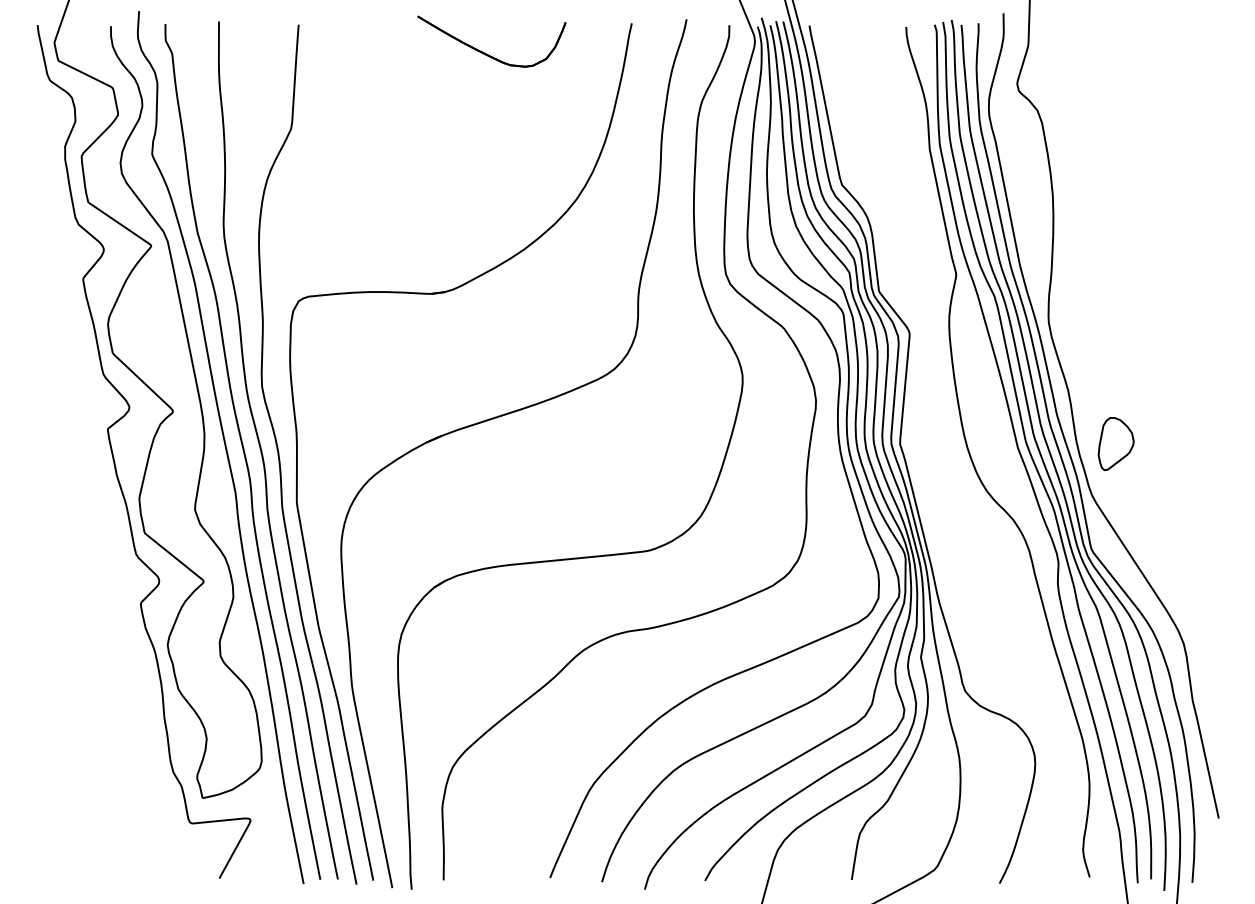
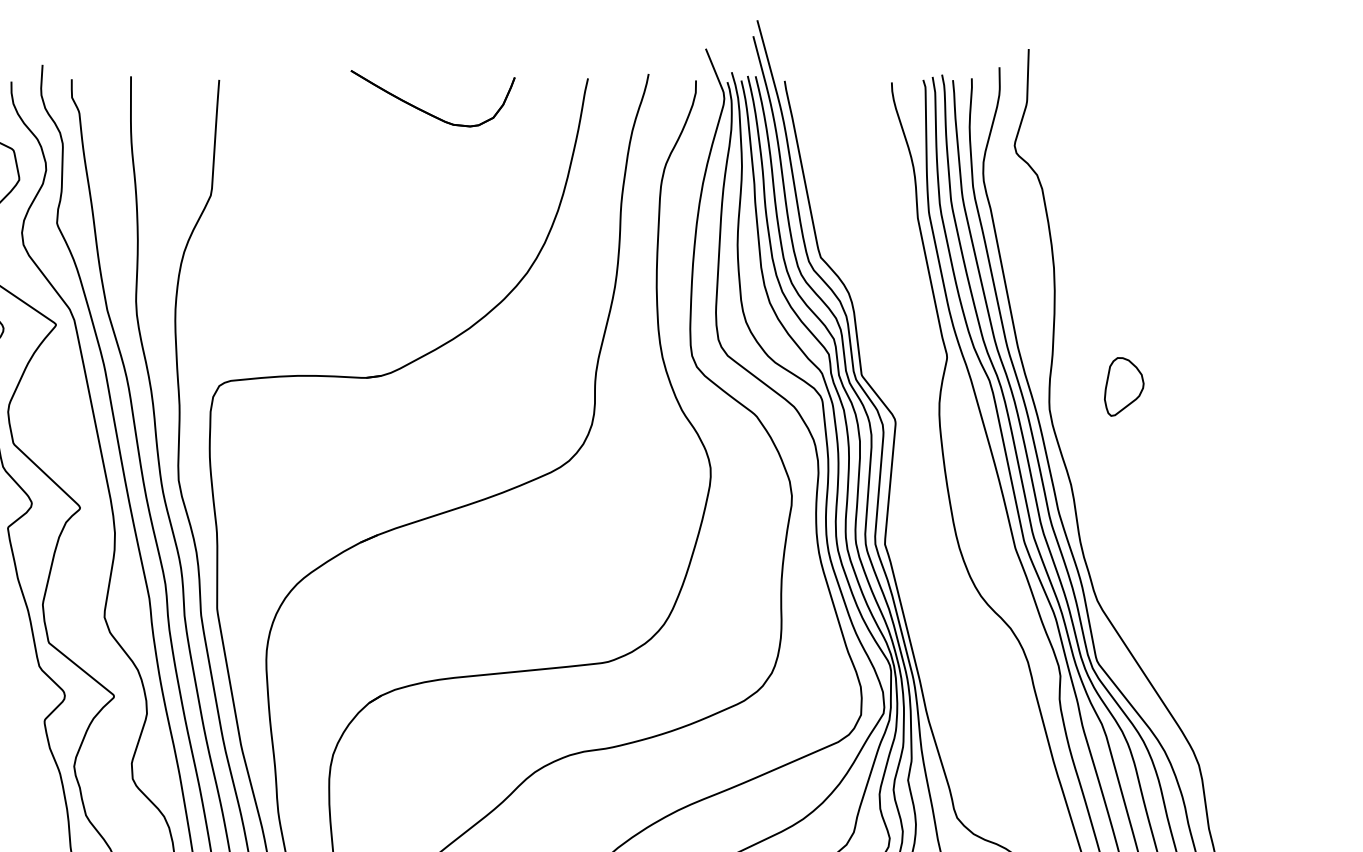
part: (1115, 444) -> (1123, 387), moved

